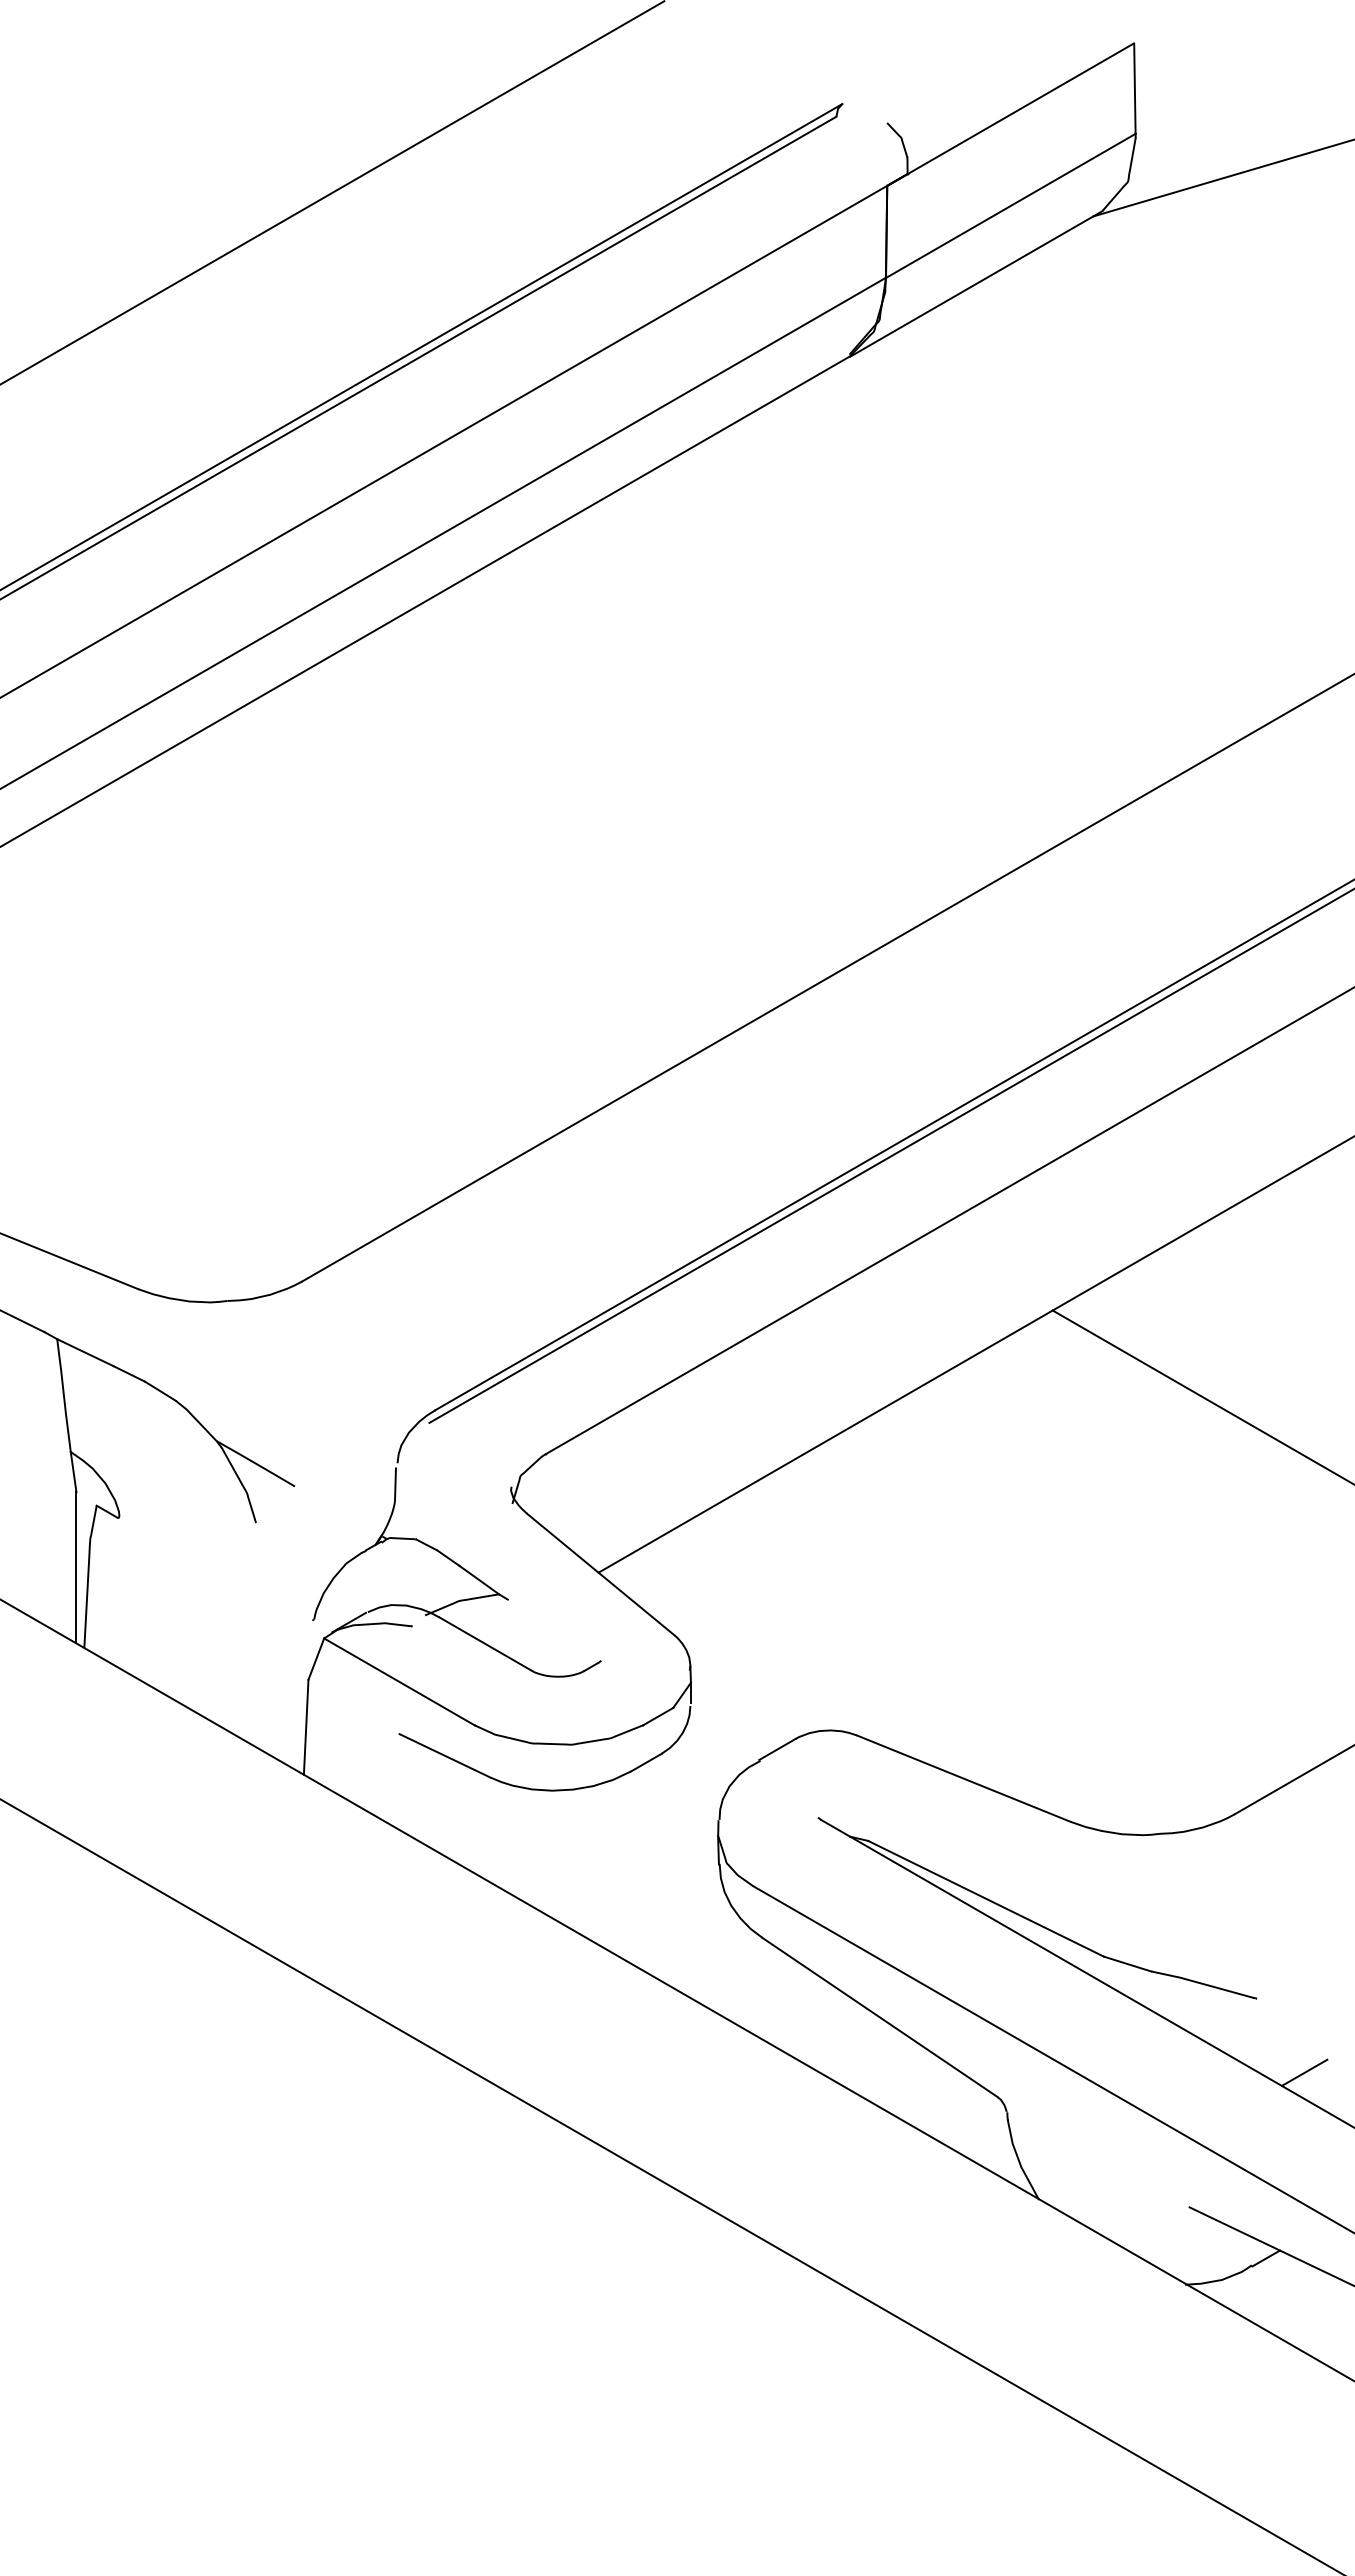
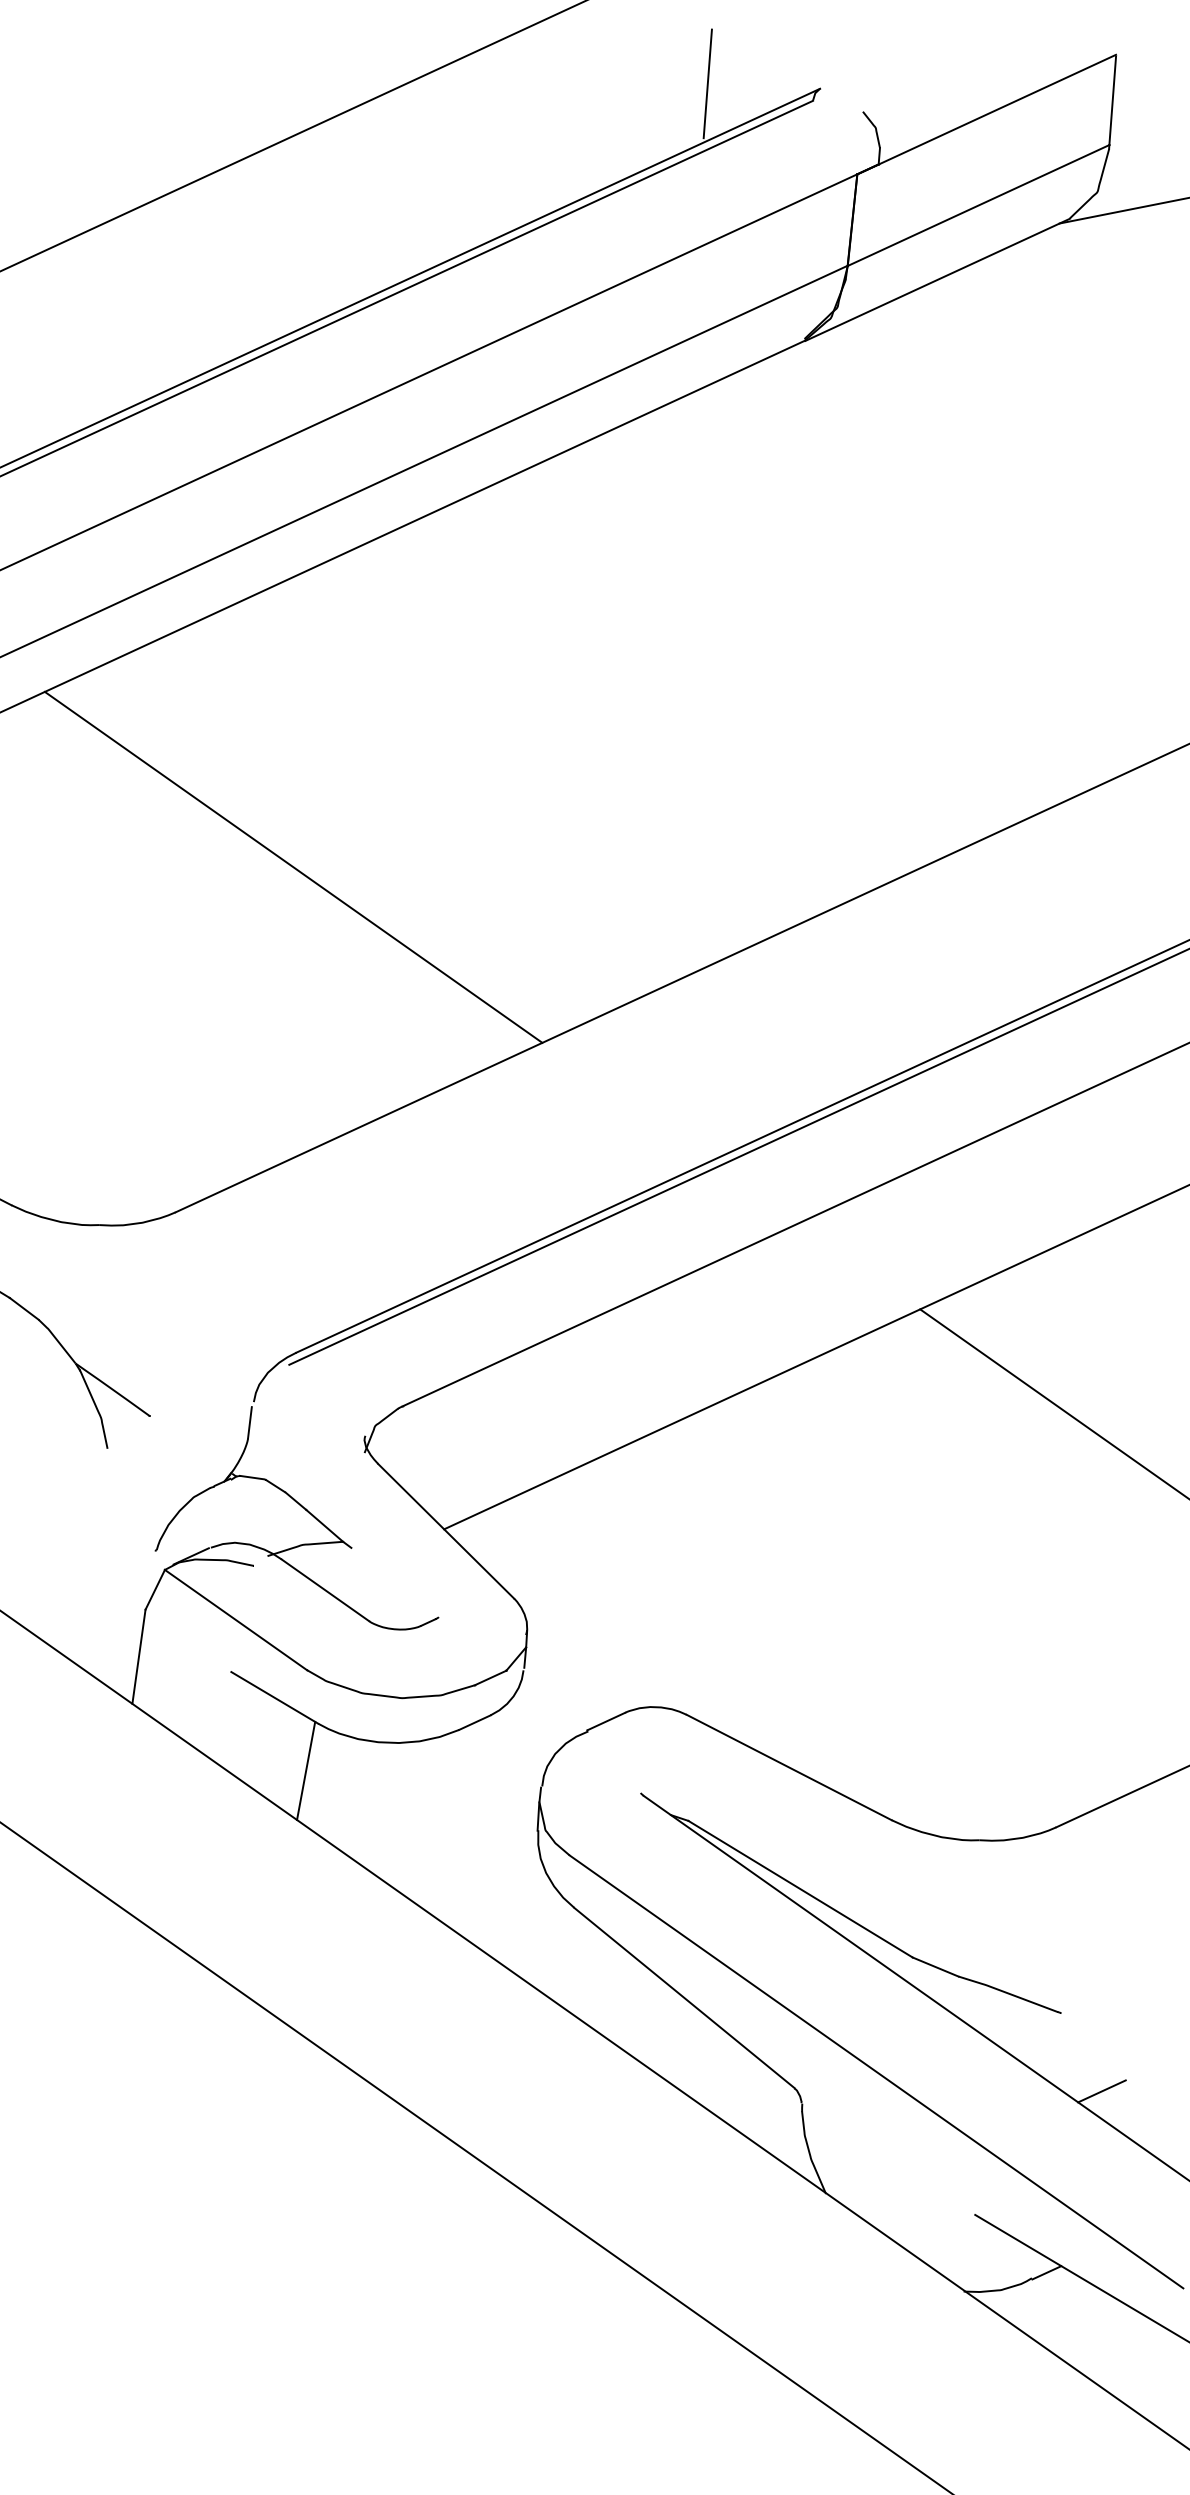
line: (729, 108) -> (707, 83), added
line: (388, 926) -> (293, 866), added
line: (482, 1825) -> (305, 1770), added

